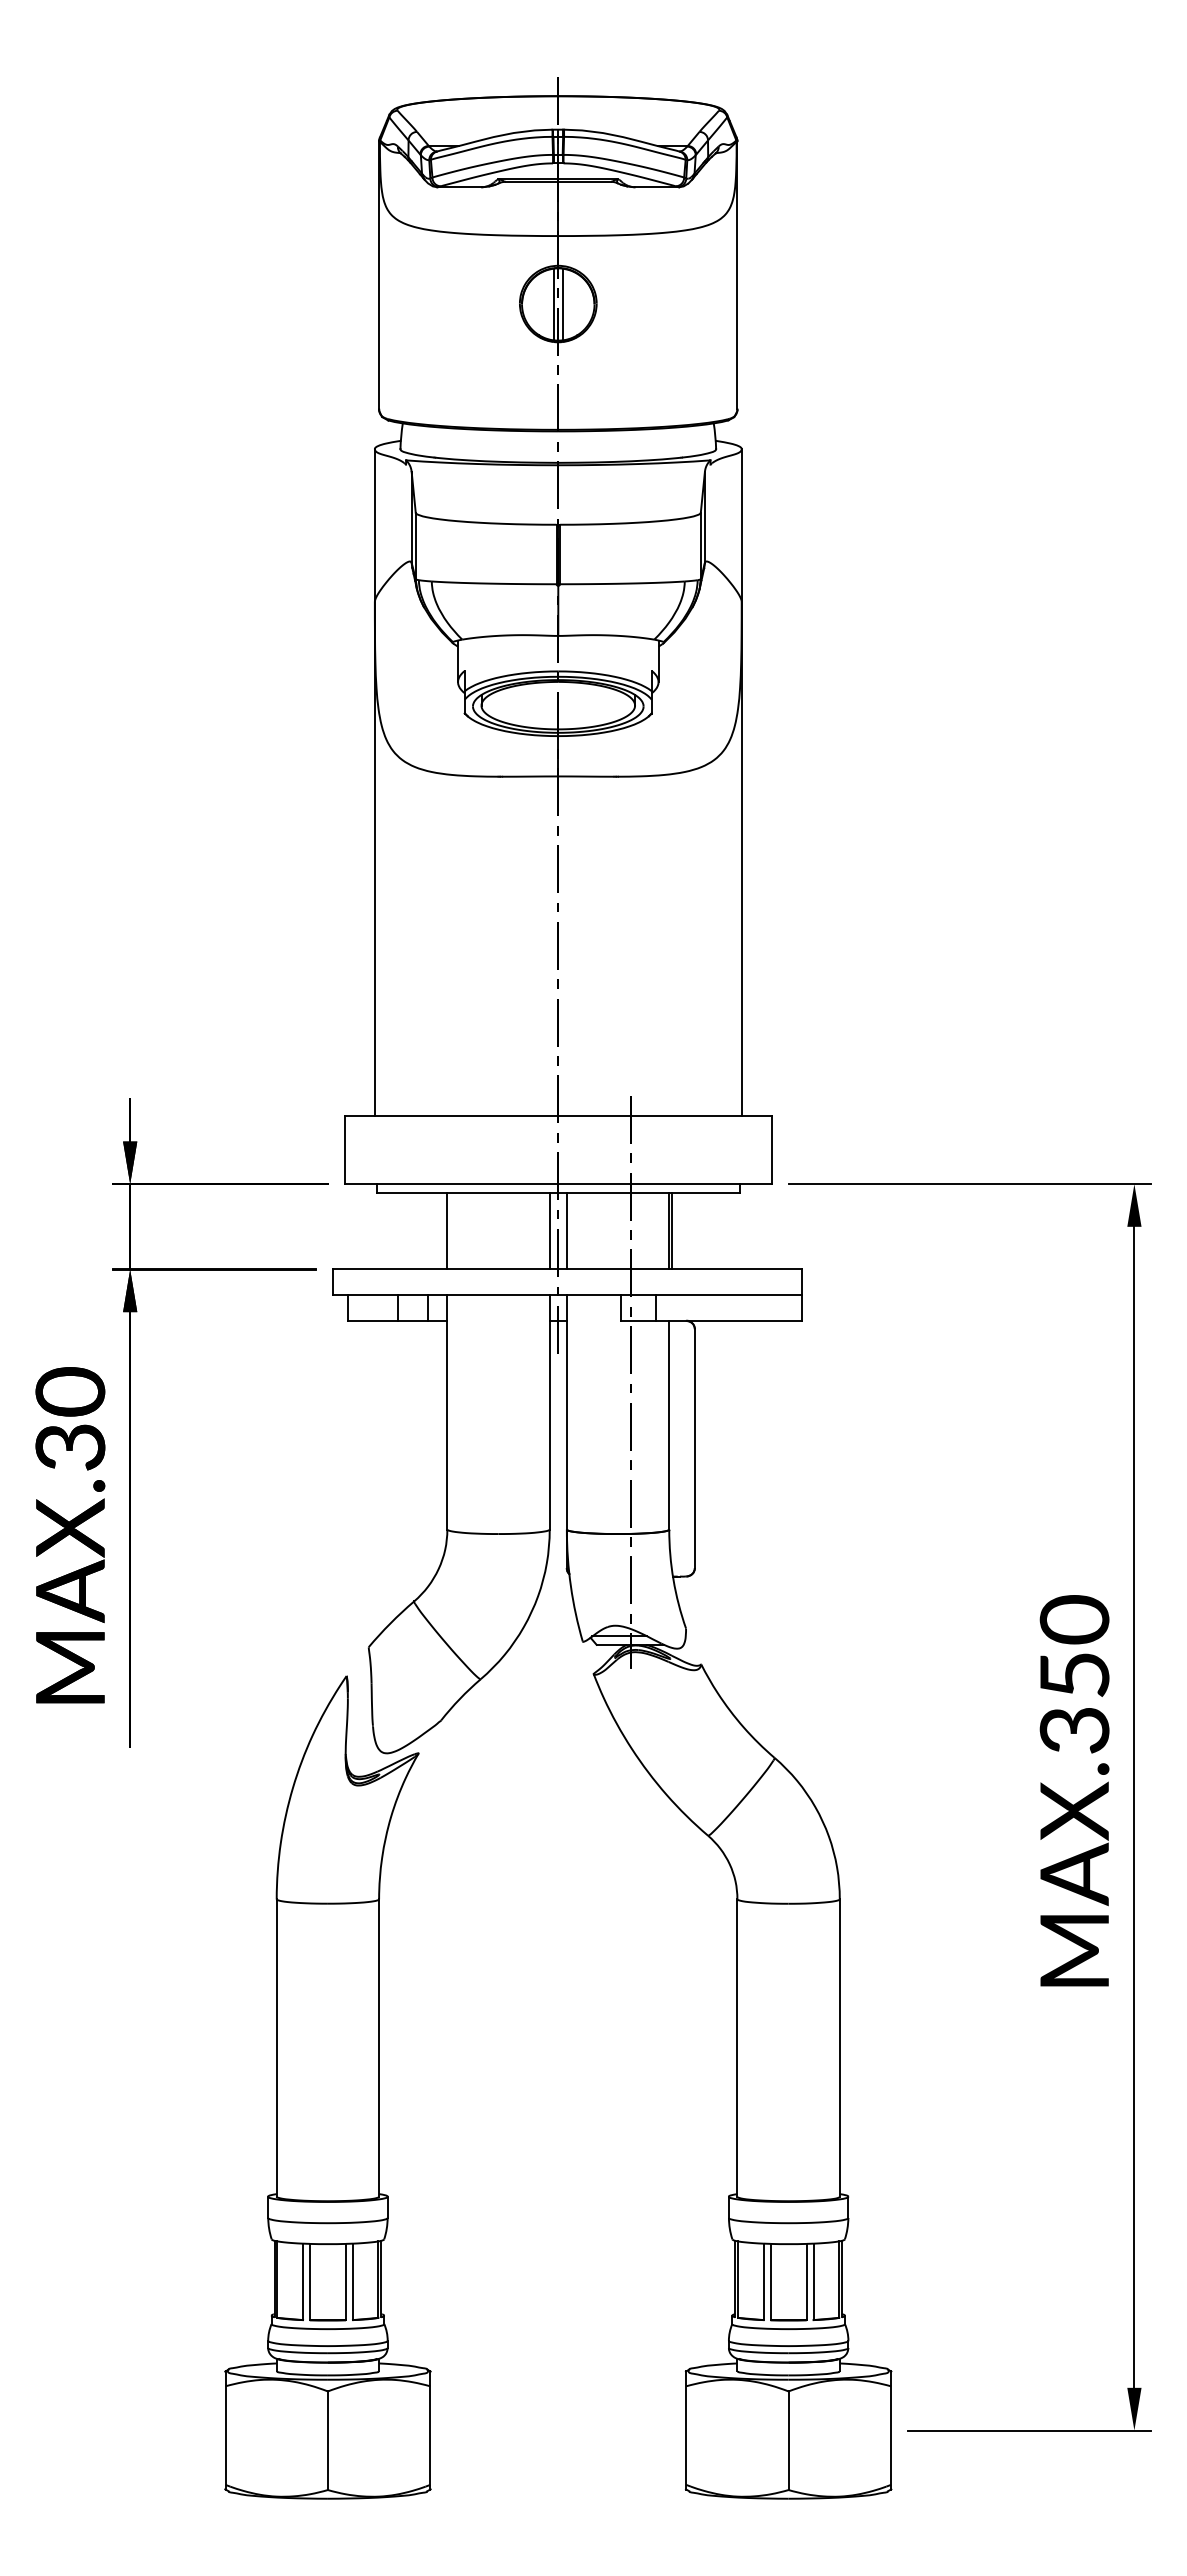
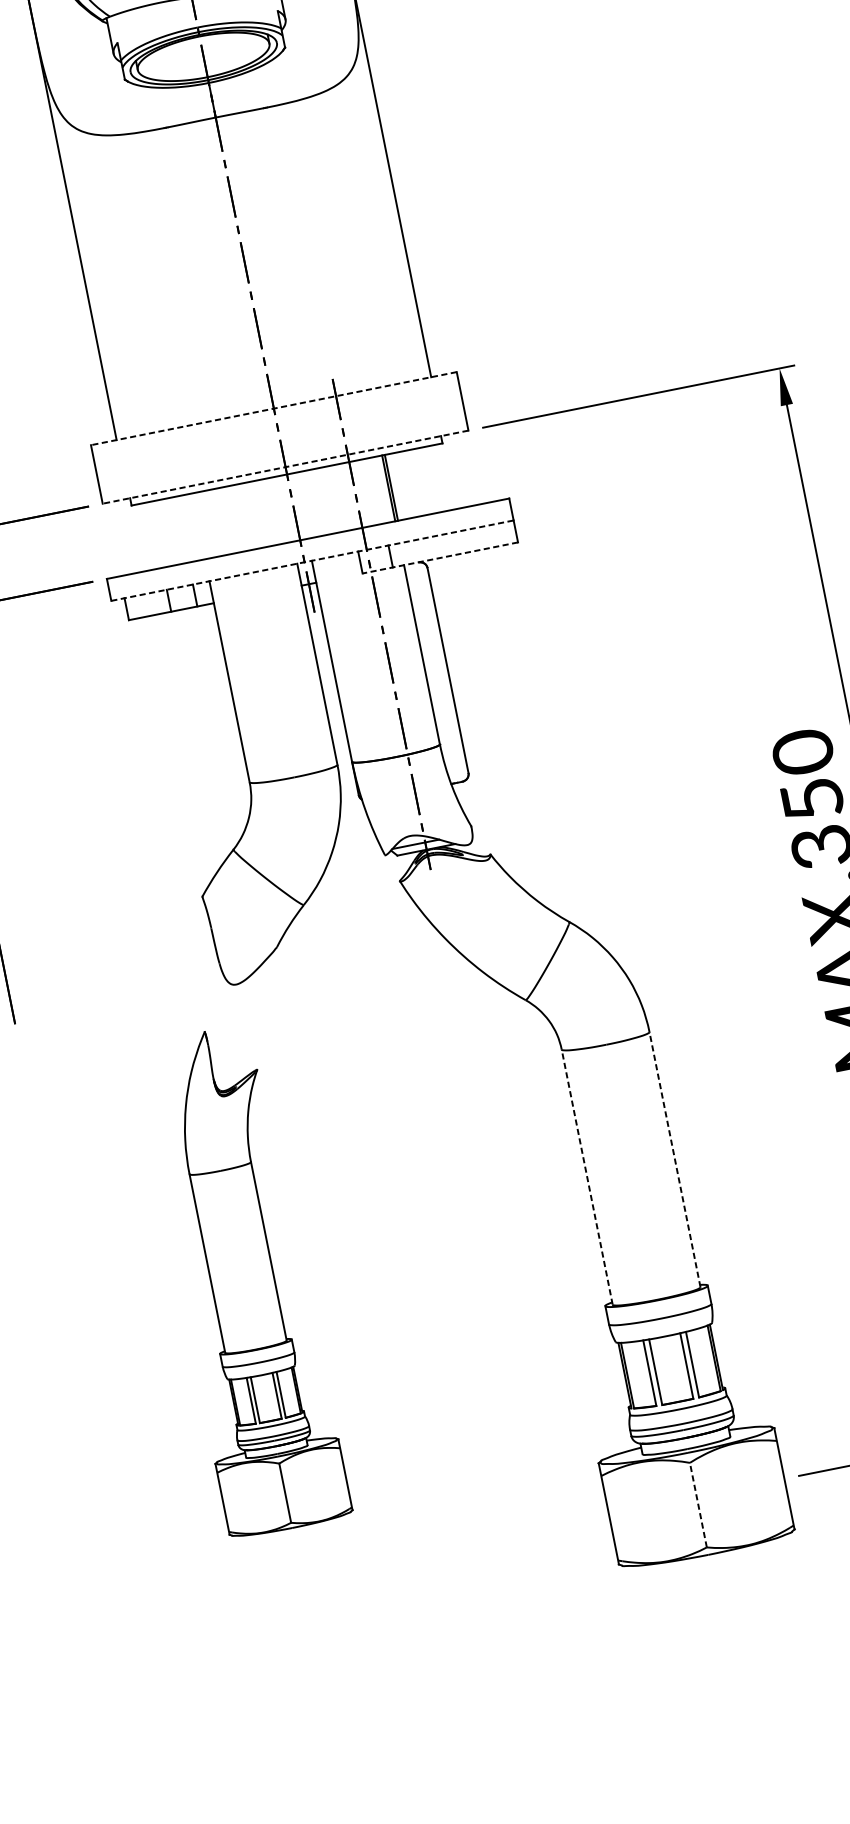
line: (557, 1115) -> (273, 408), solid -> dashed
line: (557, 1184) -> (284, 467), solid -> dashed
line: (447, 1230) -> (198, 525), removed
line: (549, 1230) -> (286, 508), removed
line: (566, 1230) -> (300, 505), removed
line: (567, 1295) -> (312, 561), solid -> dashed
line: (711, 1320) -> (440, 557), solid -> dashed
line: (737, 2048) -> (587, 1177), solid -> dashed
line: (839, 2048) -> (674, 1160), solid -> dashed
part: (327, 2087) -> (242, 1281), size x0.7
line: (788, 2440) -> (698, 1504), solid -> dashed

